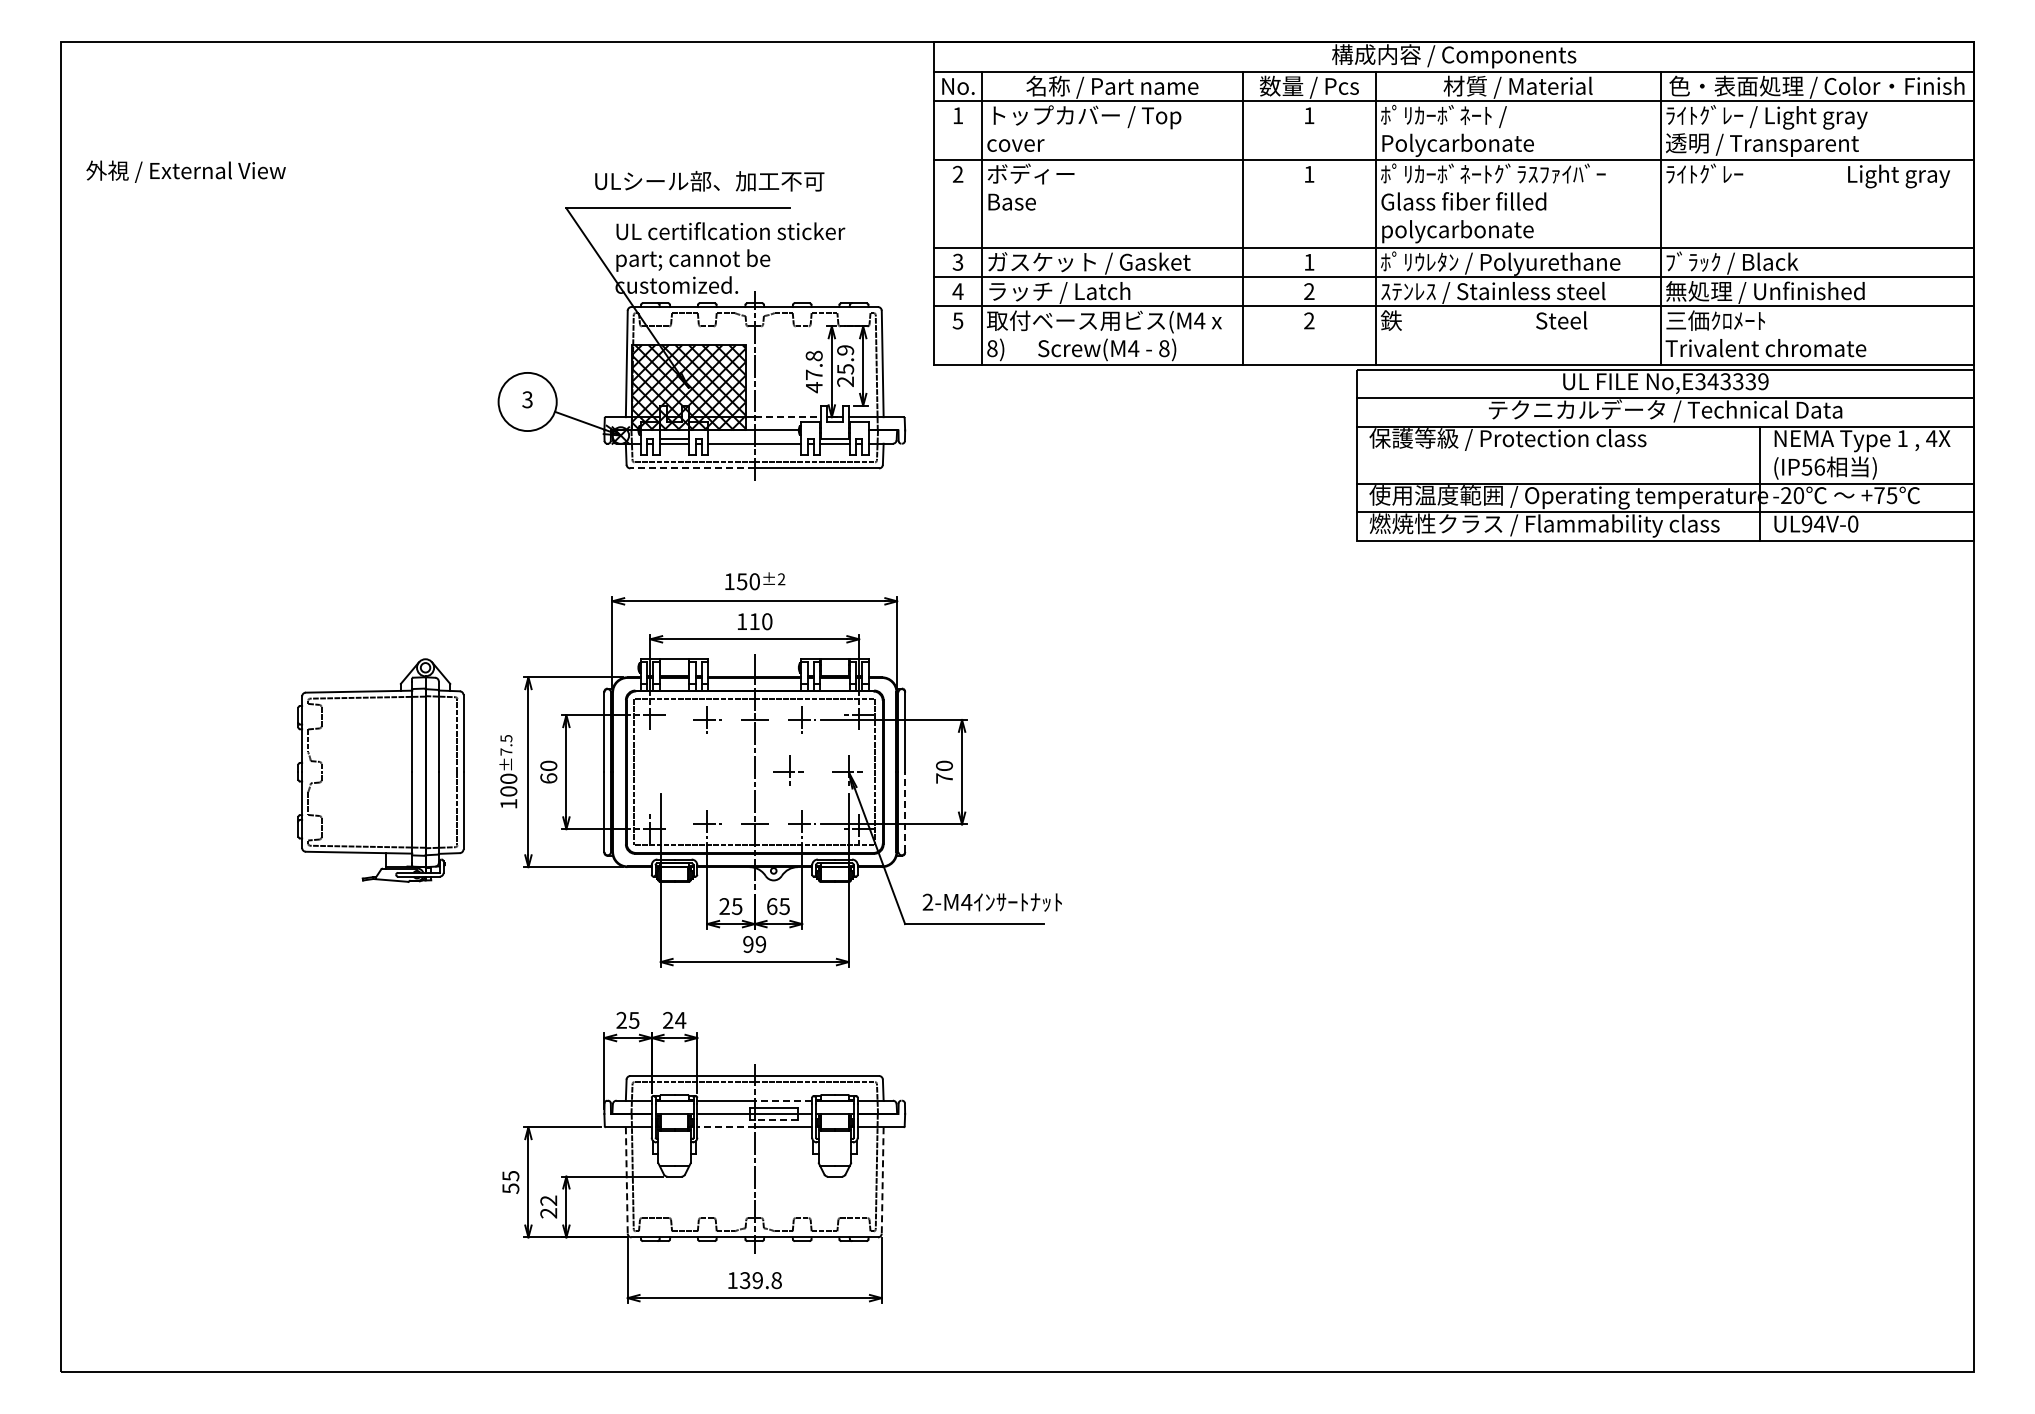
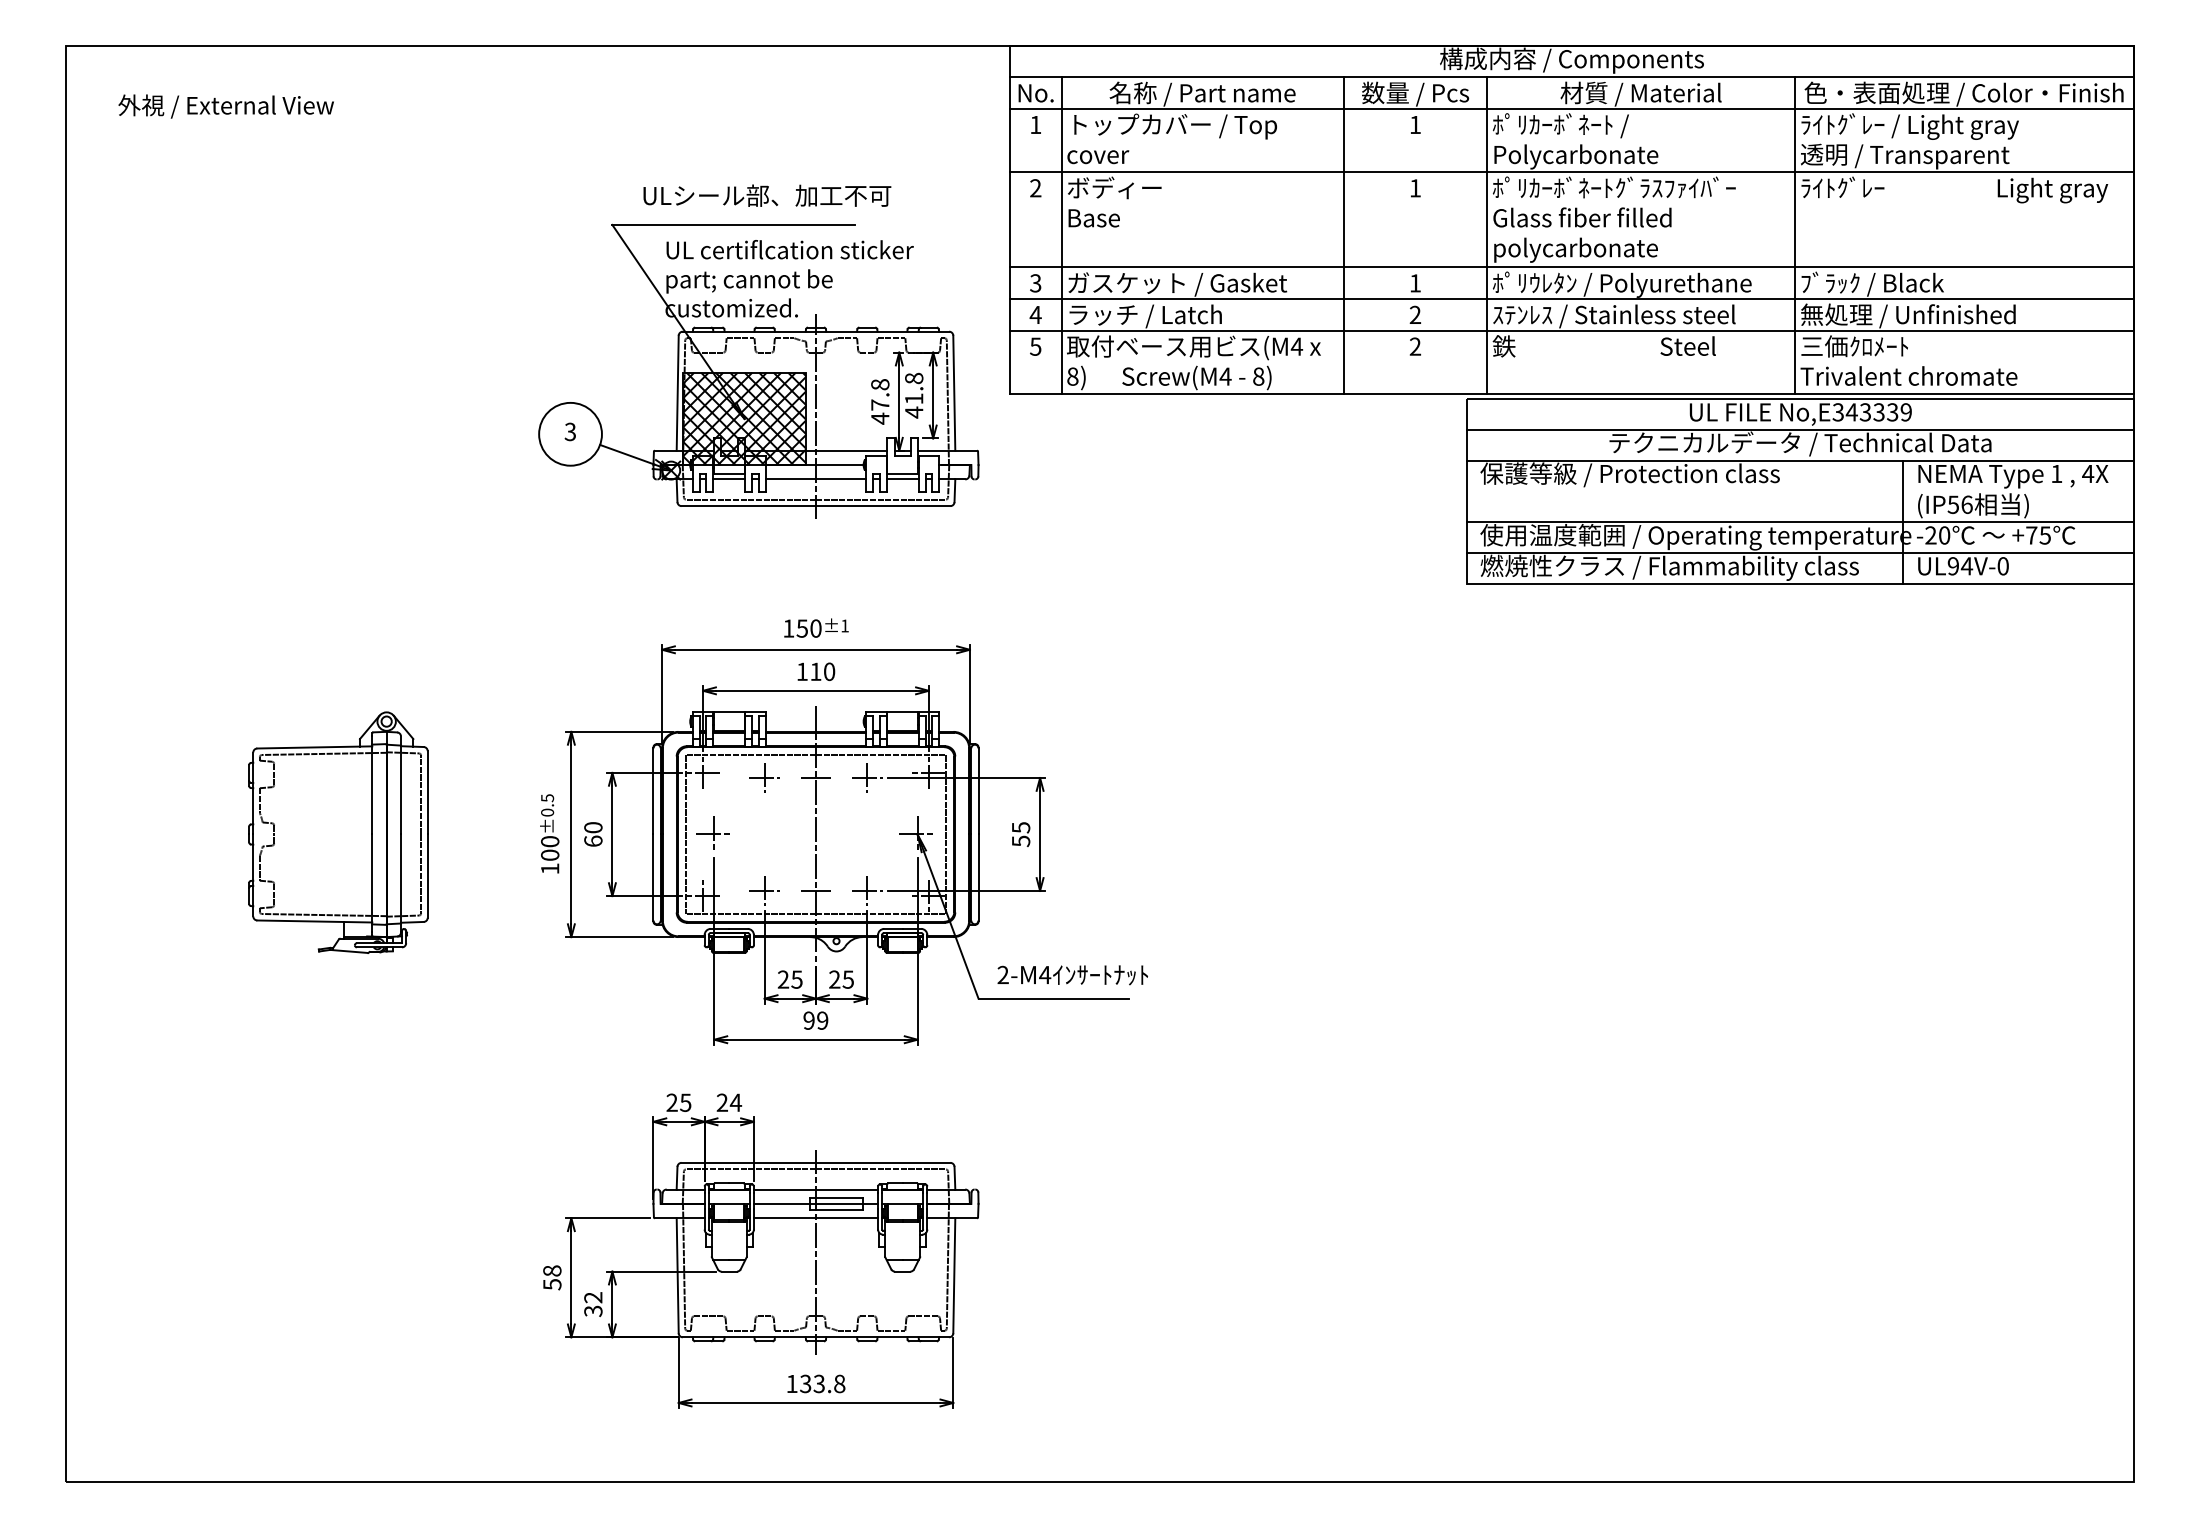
text: (185, 171) -> (225, 106), moved
text: (845, 366) -> (914, 395), 25.9 -> 41.8
line: (787, 417) -> (851, 451), dashed -> solid
line: (692, 468) -> (748, 506), dashed -> solid
text: (781, 579) -> (844, 626), ±2 -> ±1
text: (506, 751) -> (547, 812), ±7.5 -> ±0.5
part: (380, 770) -> (337, 832), moved
part: (788, 770) -> (713, 832), moved
text: (944, 771) -> (1021, 833), 70 -> 55
line: (905, 812) -> (978, 878), dashed -> solid
text: (772, 906) -> (835, 979), 65 -> 25
line: (783, 1100) -> (847, 1189), dashed -> solid
line: (776, 1119) -> (839, 1209), dashed -> solid
line: (726, 1127) -> (785, 1218), dashed -> solid
text: (510, 1175) -> (551, 1270), 55 -> 58
line: (626, 1180) -> (677, 1275), dashed -> solid
line: (882, 1180) -> (954, 1275), dashed -> solid
text: (548, 1213) -> (593, 1311), 22 -> 32
text: (757, 1280) -> (818, 1383), 139.8 -> 133.8

